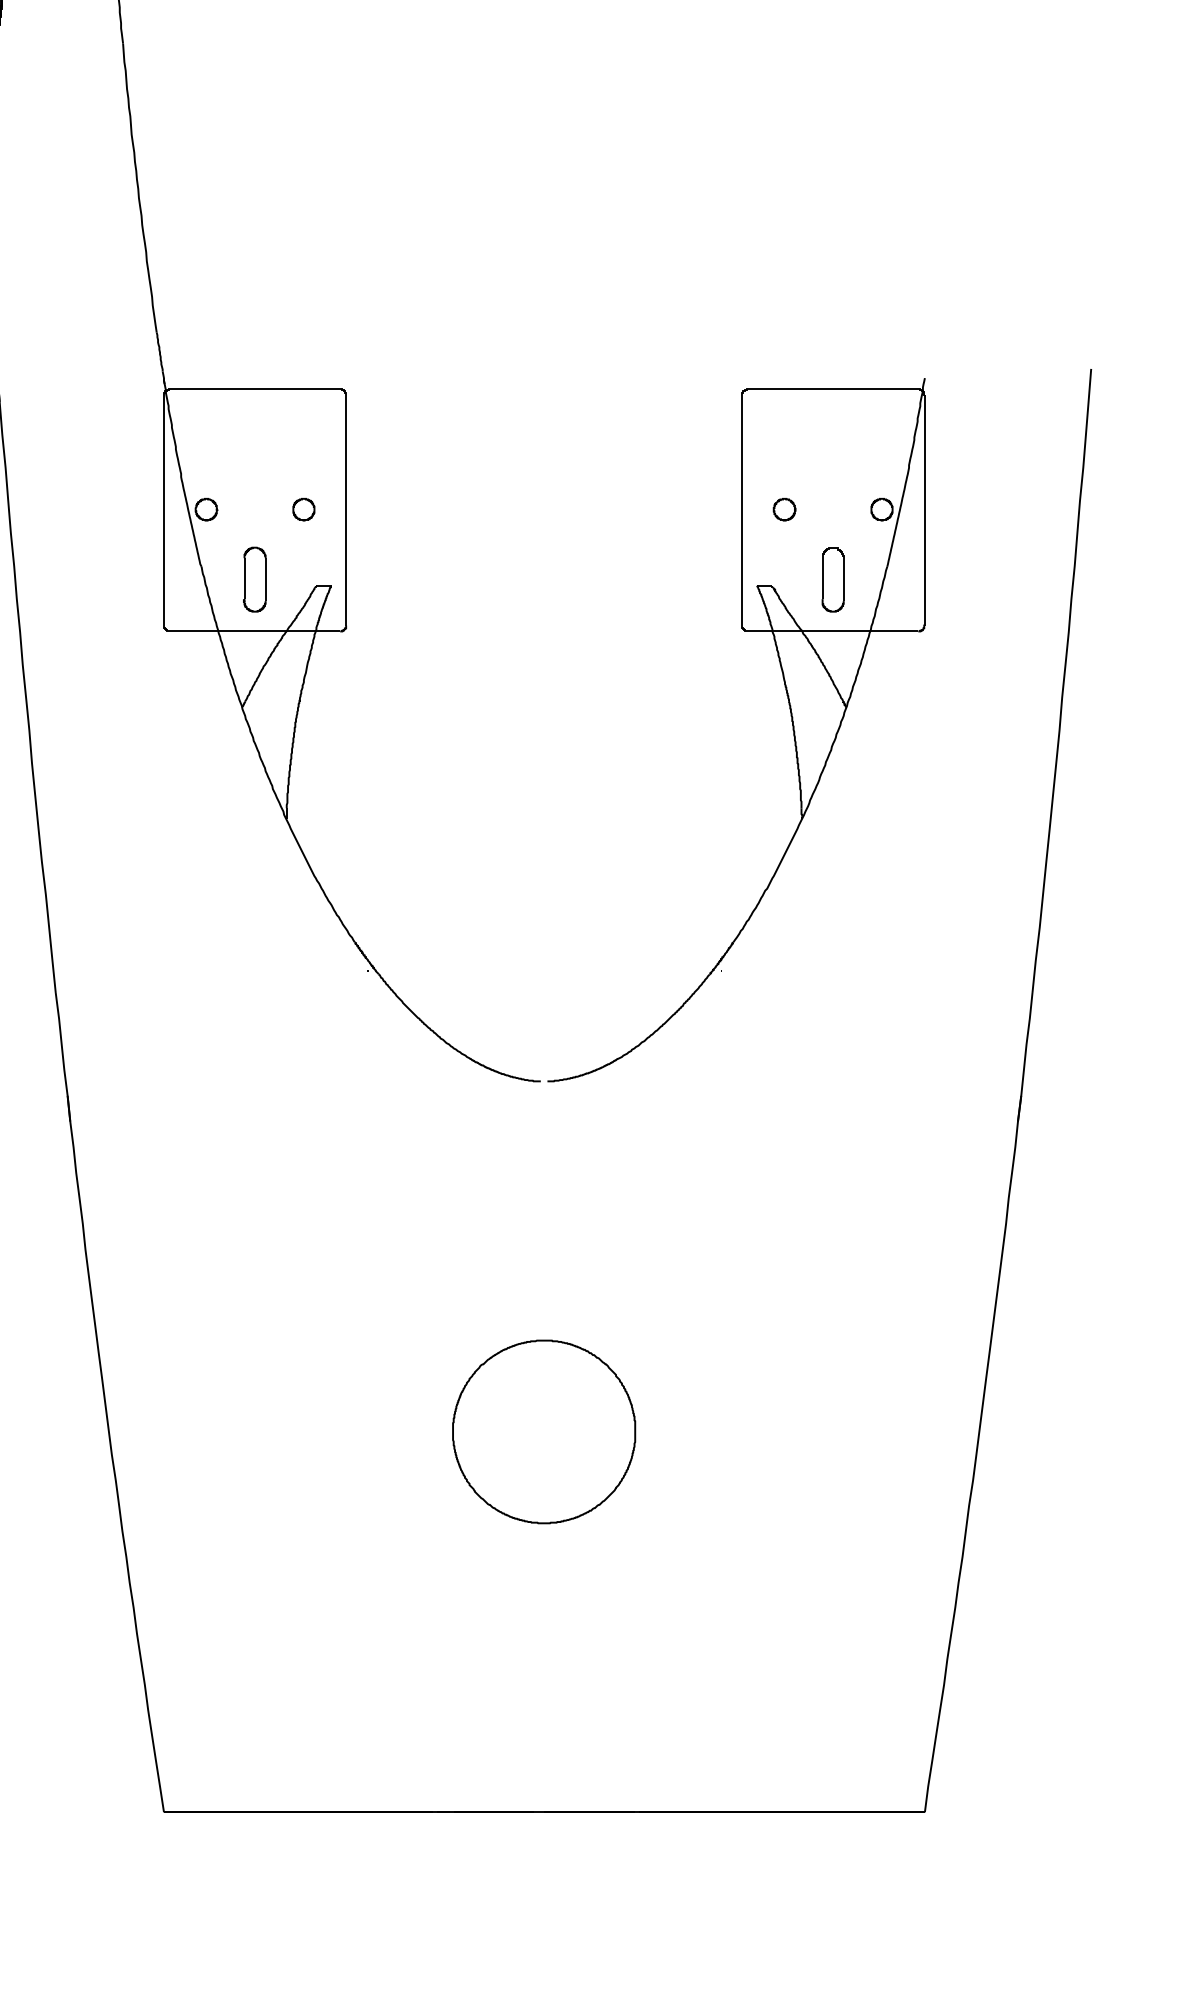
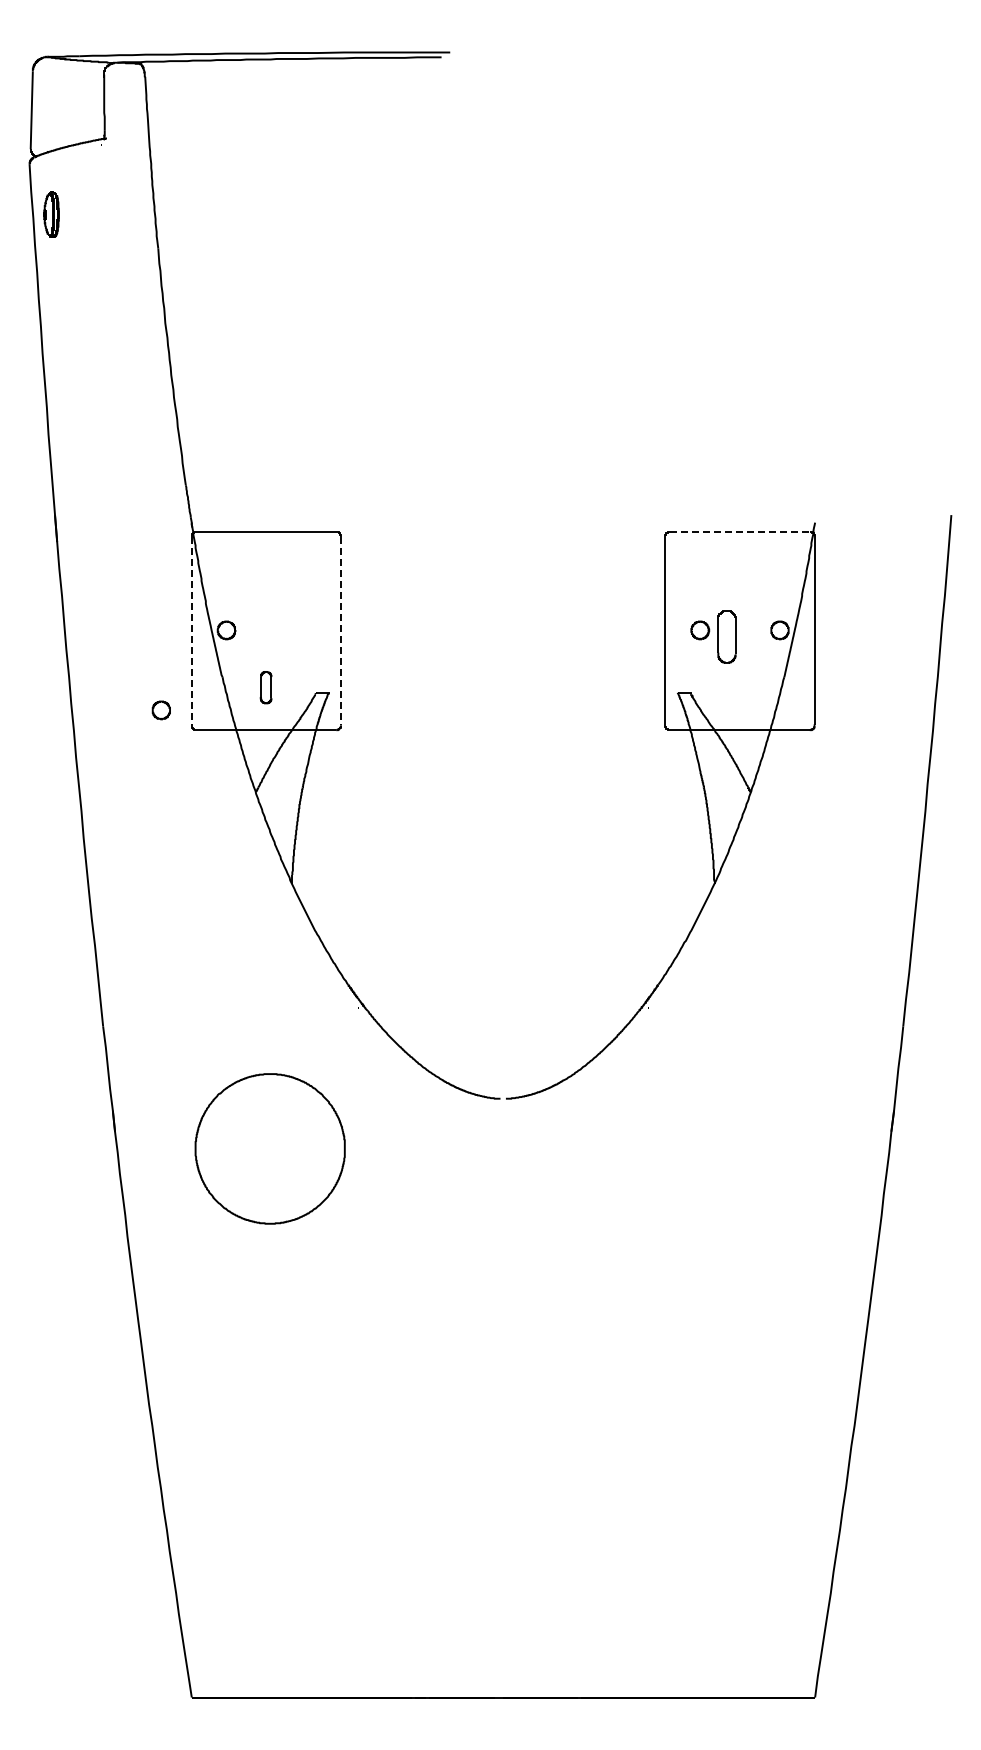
line: (832, 388) -> (739, 531), solid -> dashed
part: (302, 509) -> (160, 710), moved
line: (163, 511) -> (191, 631), solid -> dashed
line: (346, 511) -> (341, 631), solid -> dashed
part: (253, 579) -> (265, 687), size x0.6
part: (832, 579) -> (726, 636), moved
part: (543, 1431) -> (269, 1148), moved

